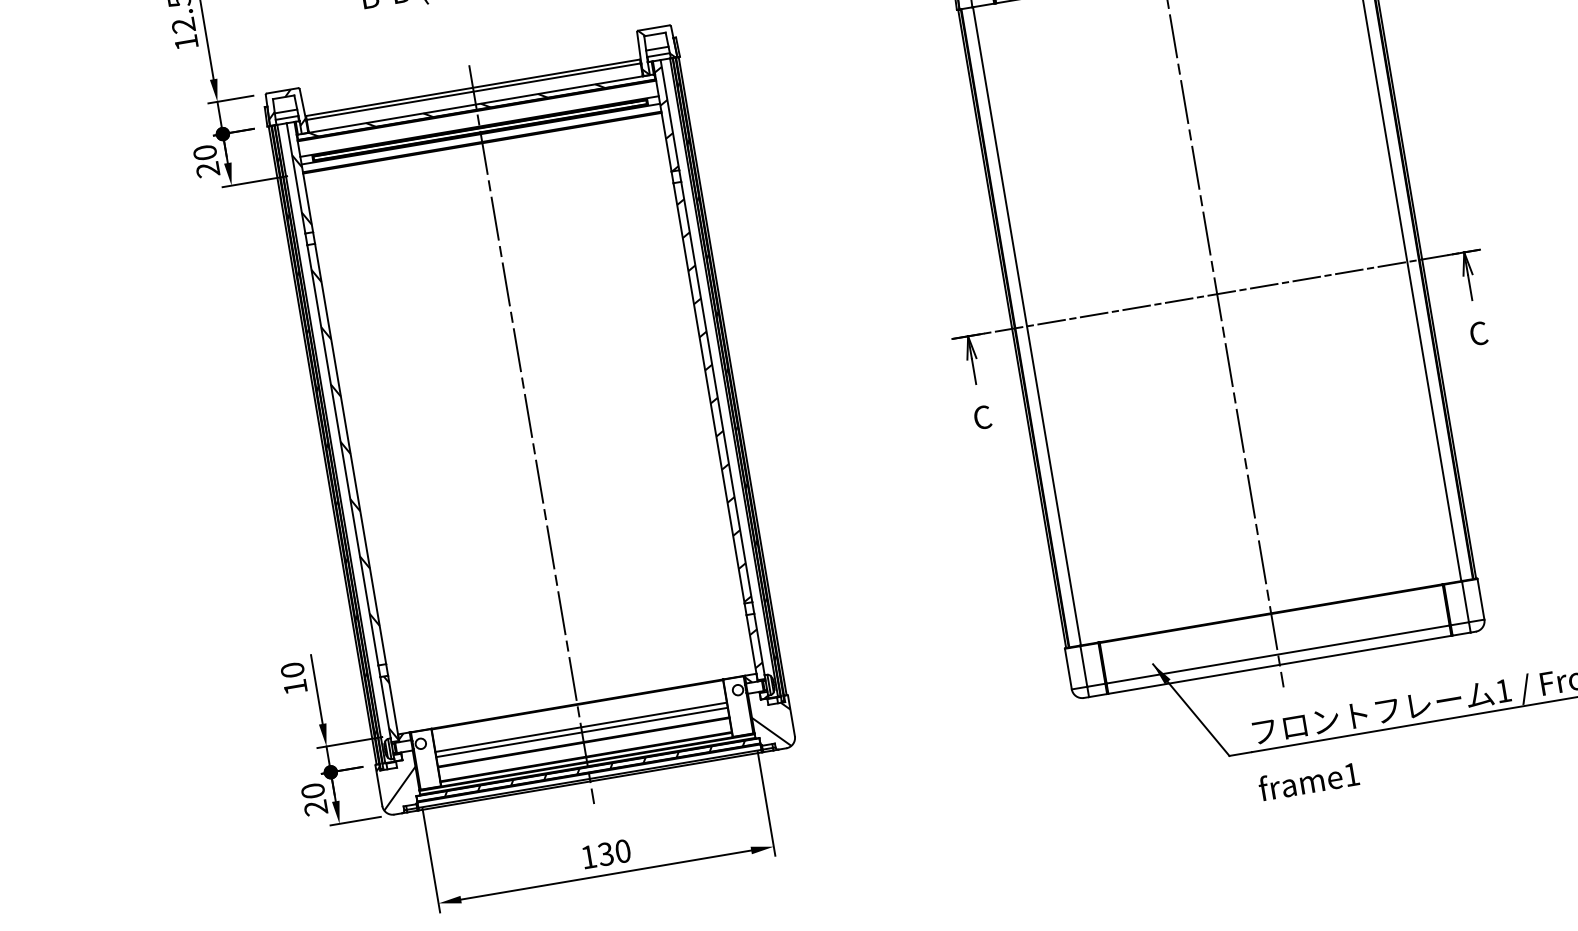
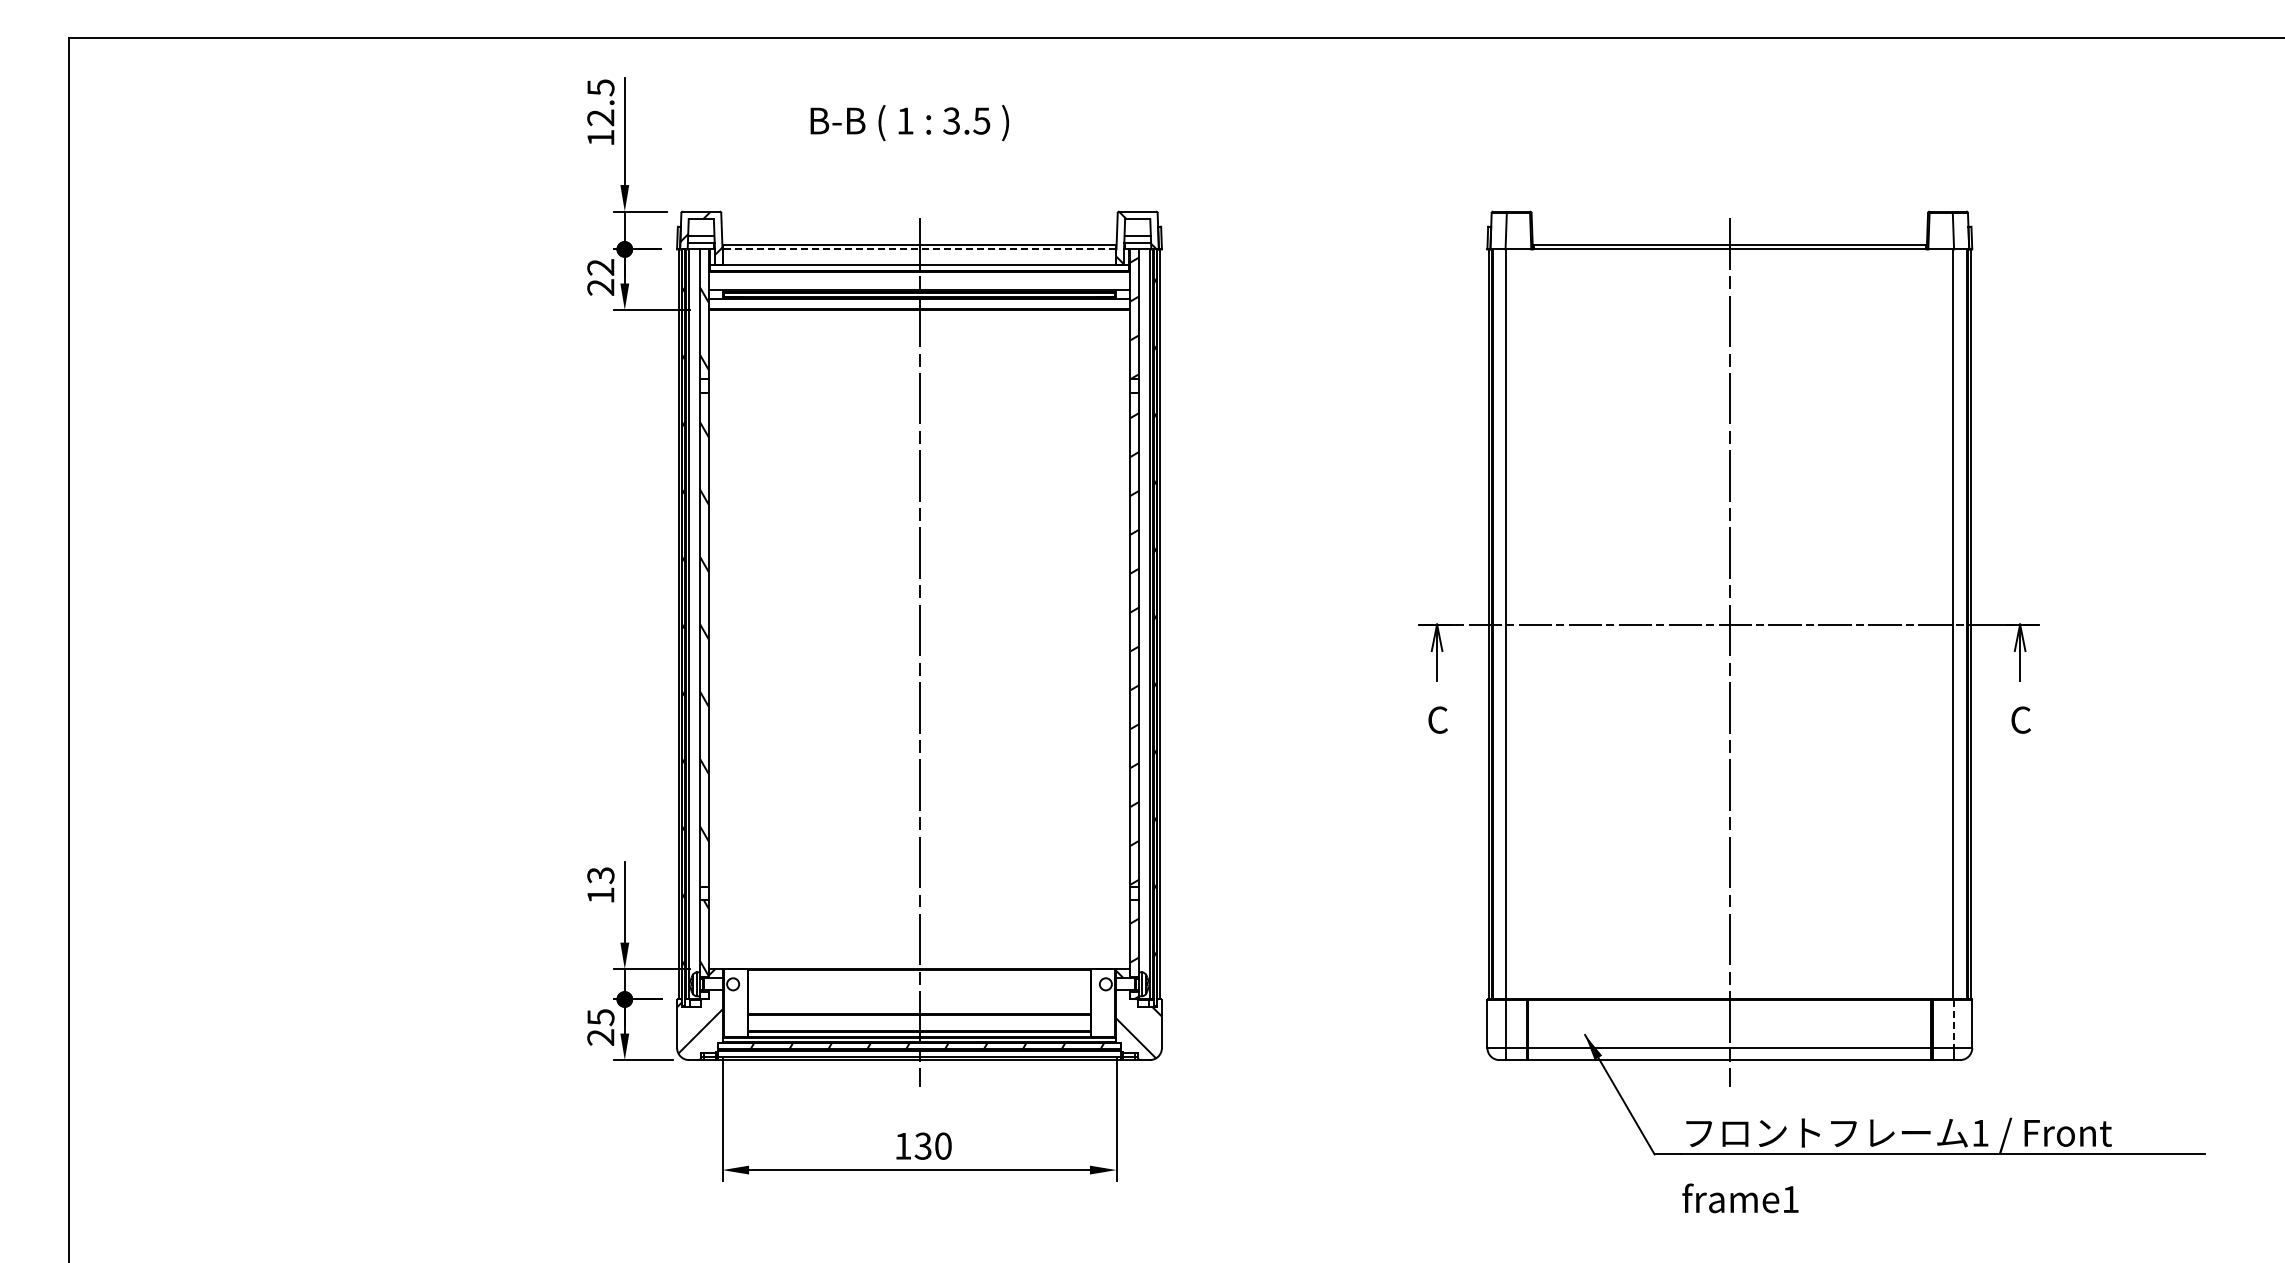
line: (473, 91) -> (919, 249), solid -> dashed
hatch: (482, 106) -> (926, 267), removed
text: (204, 152) -> (600, 267), 20 -> 22
line: (1465, 602) -> (1954, 1024), solid -> dashed
text: (292, 670) -> (600, 875), 10 -> 13
line: (581, 727) -> (919, 996), removed
line: (582, 732) -> (919, 1002), removed
text: (312, 791) -> (600, 1017), 20 -> 25

